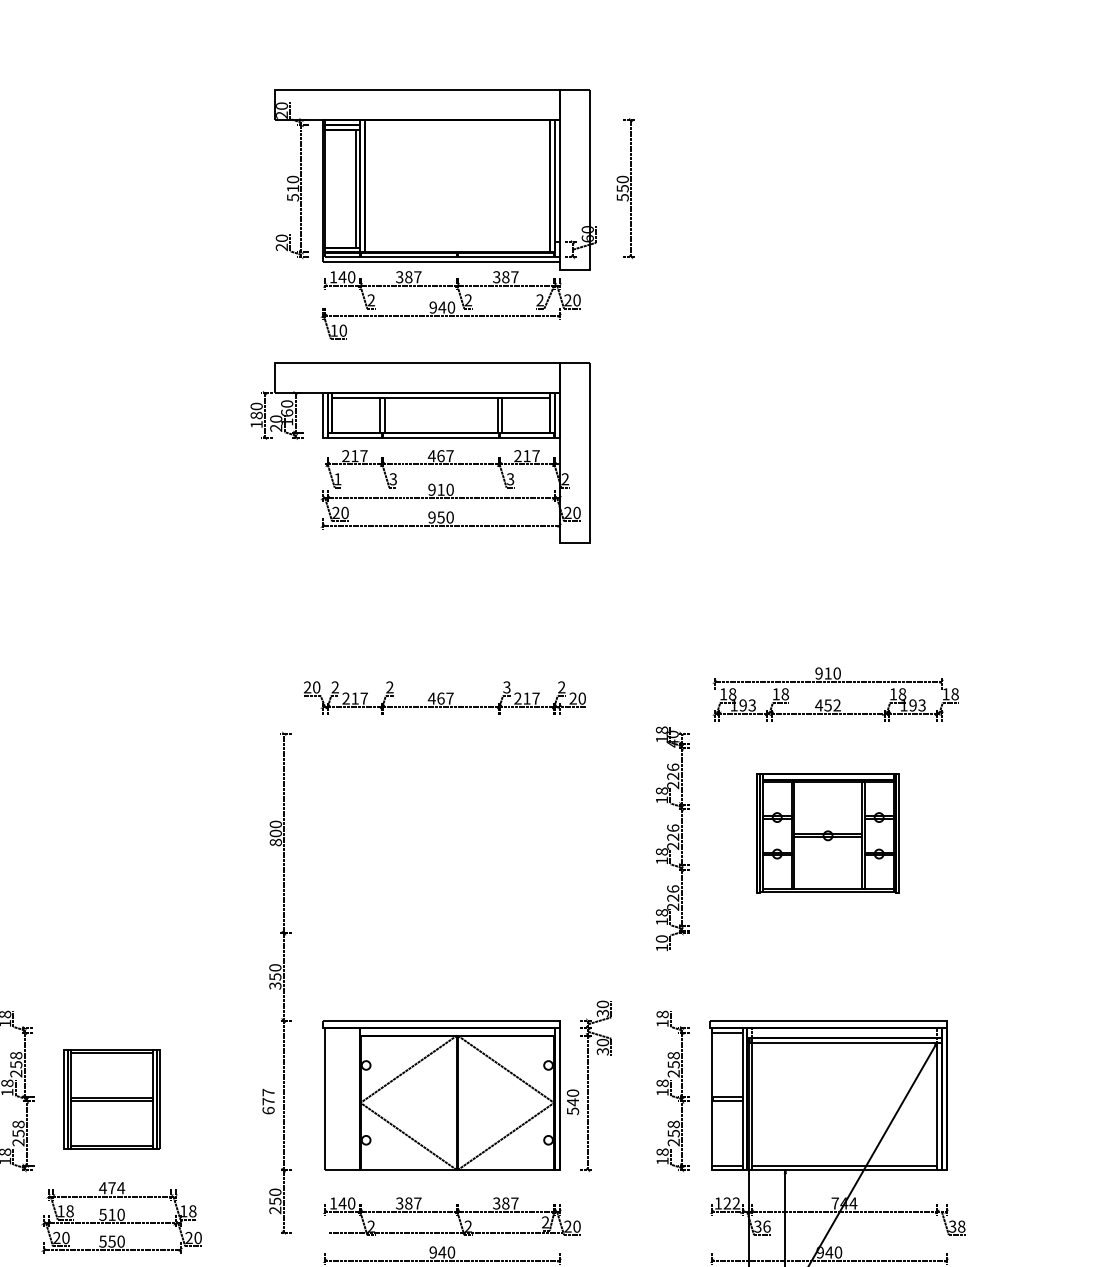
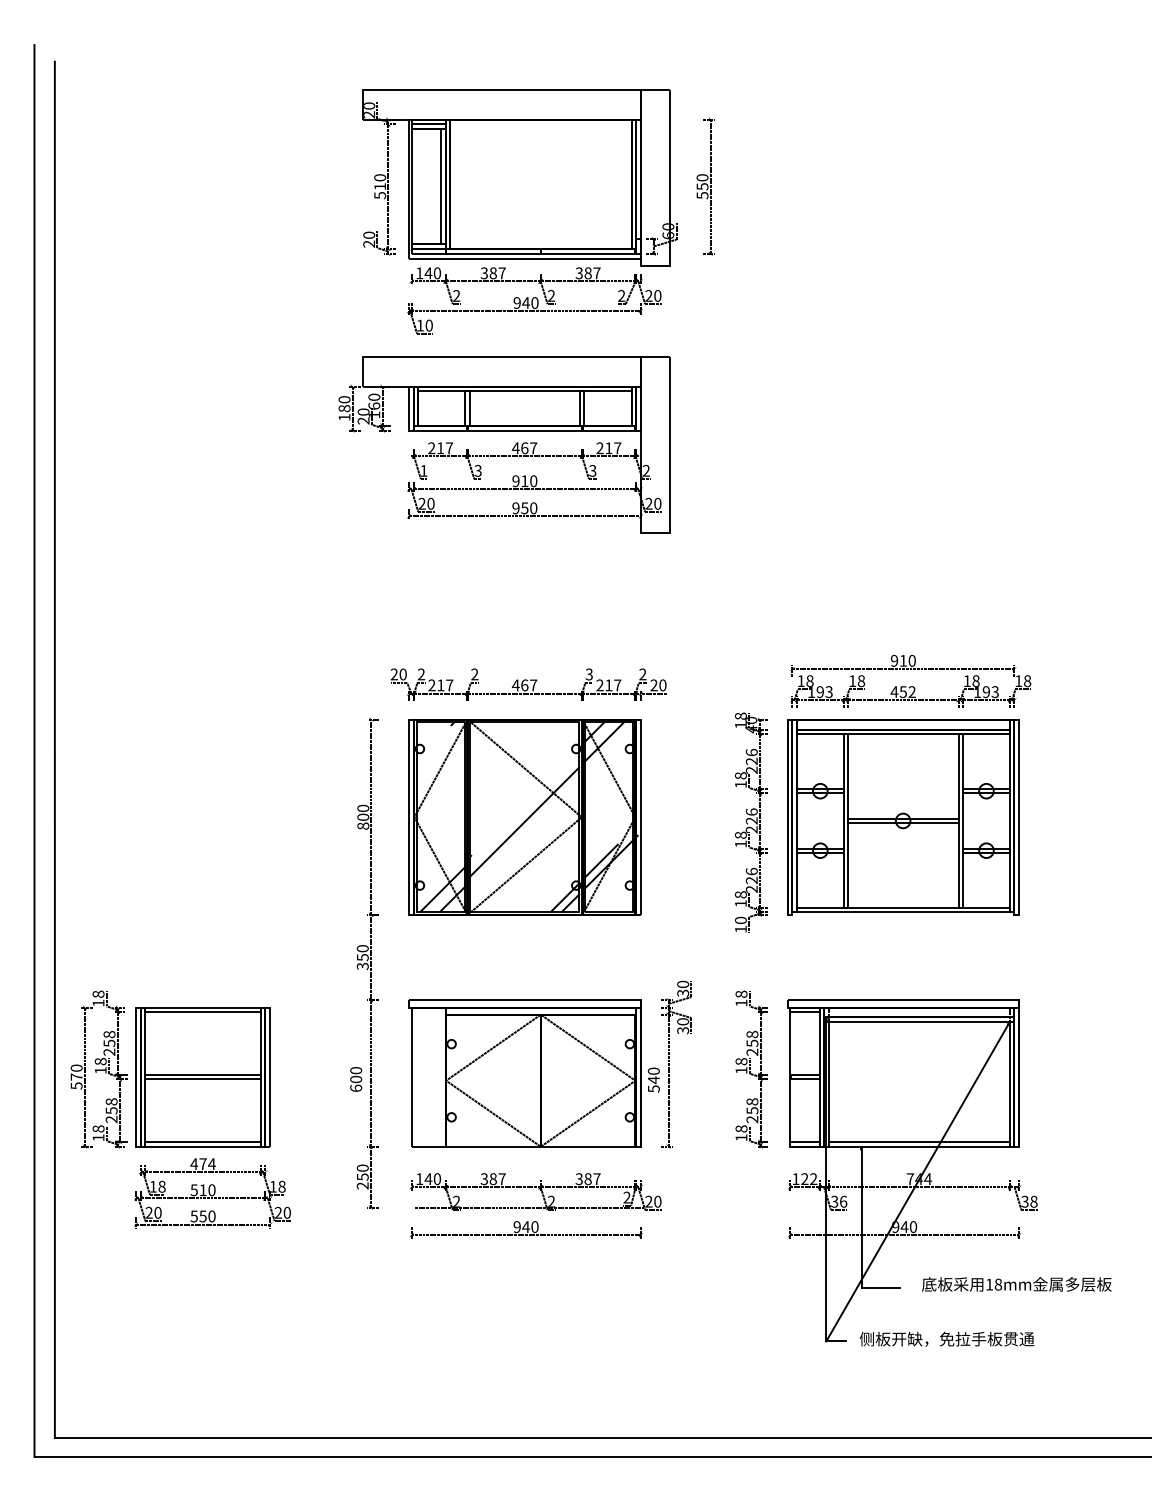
part: (440, 833) -> (524, 817), added
part: (828, 833) -> (903, 817), size x1.67
text: (268, 1097) -> (356, 1075), 677 -> 600
part: (111, 1099) -> (202, 1077), size x1.43

